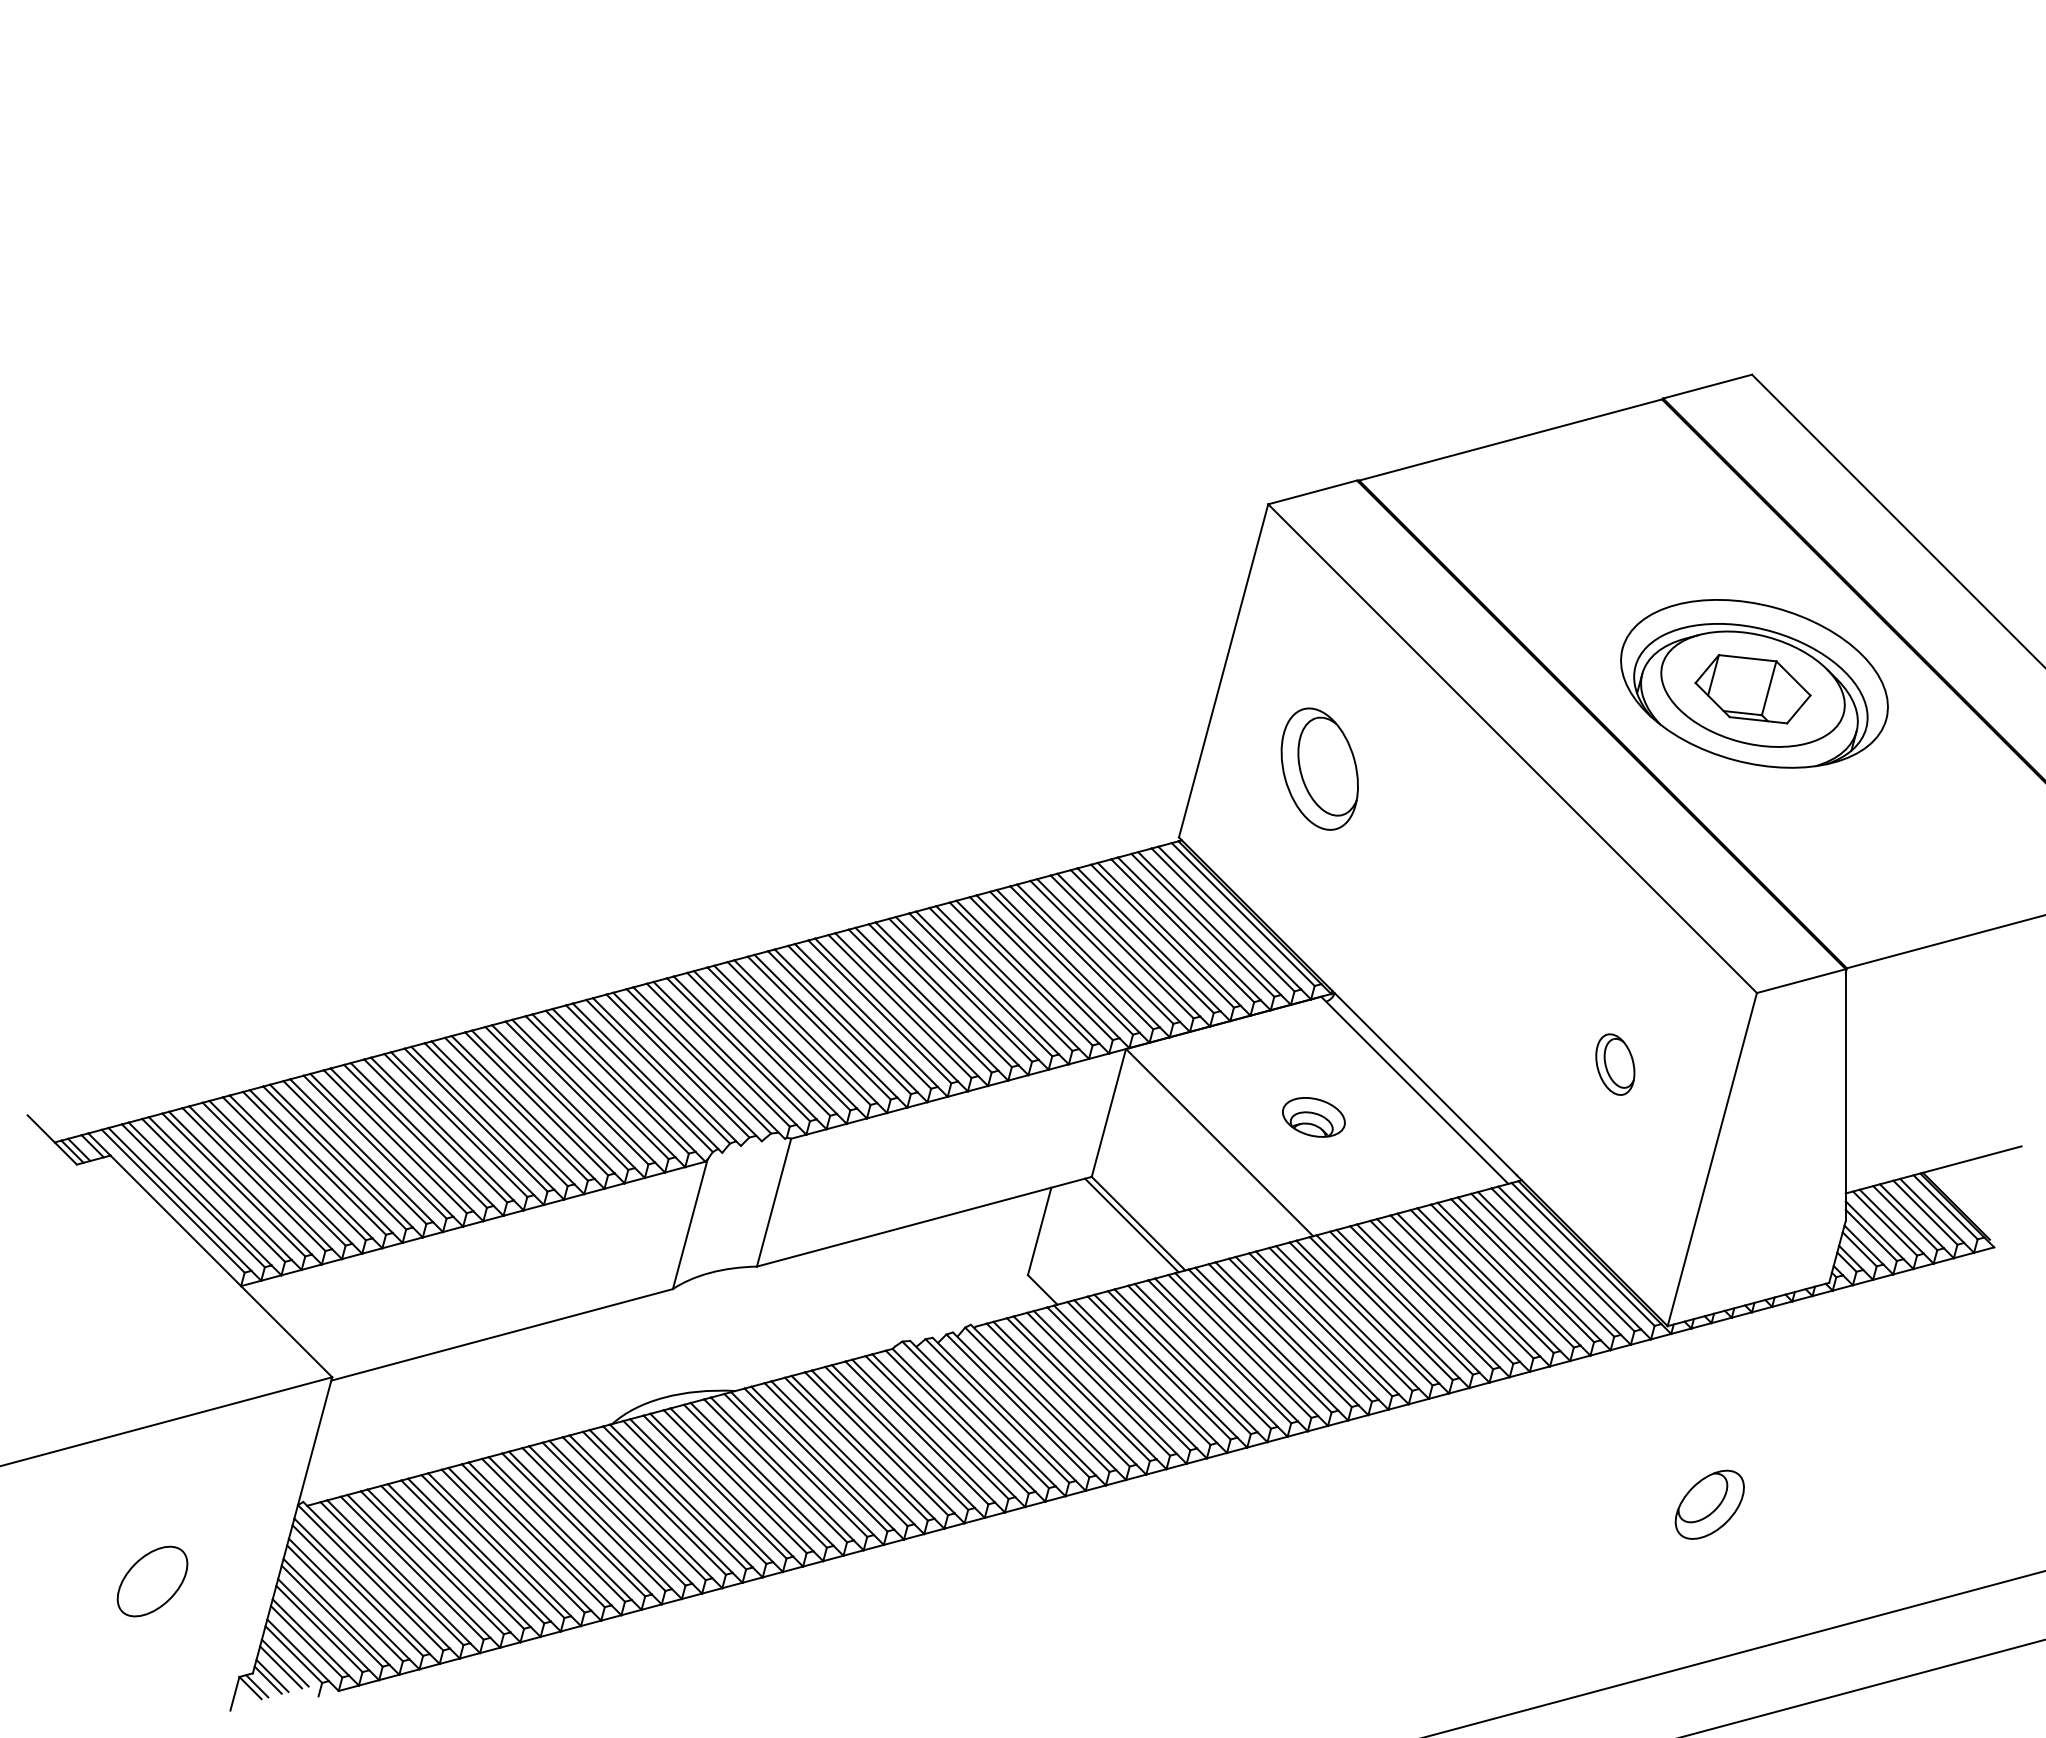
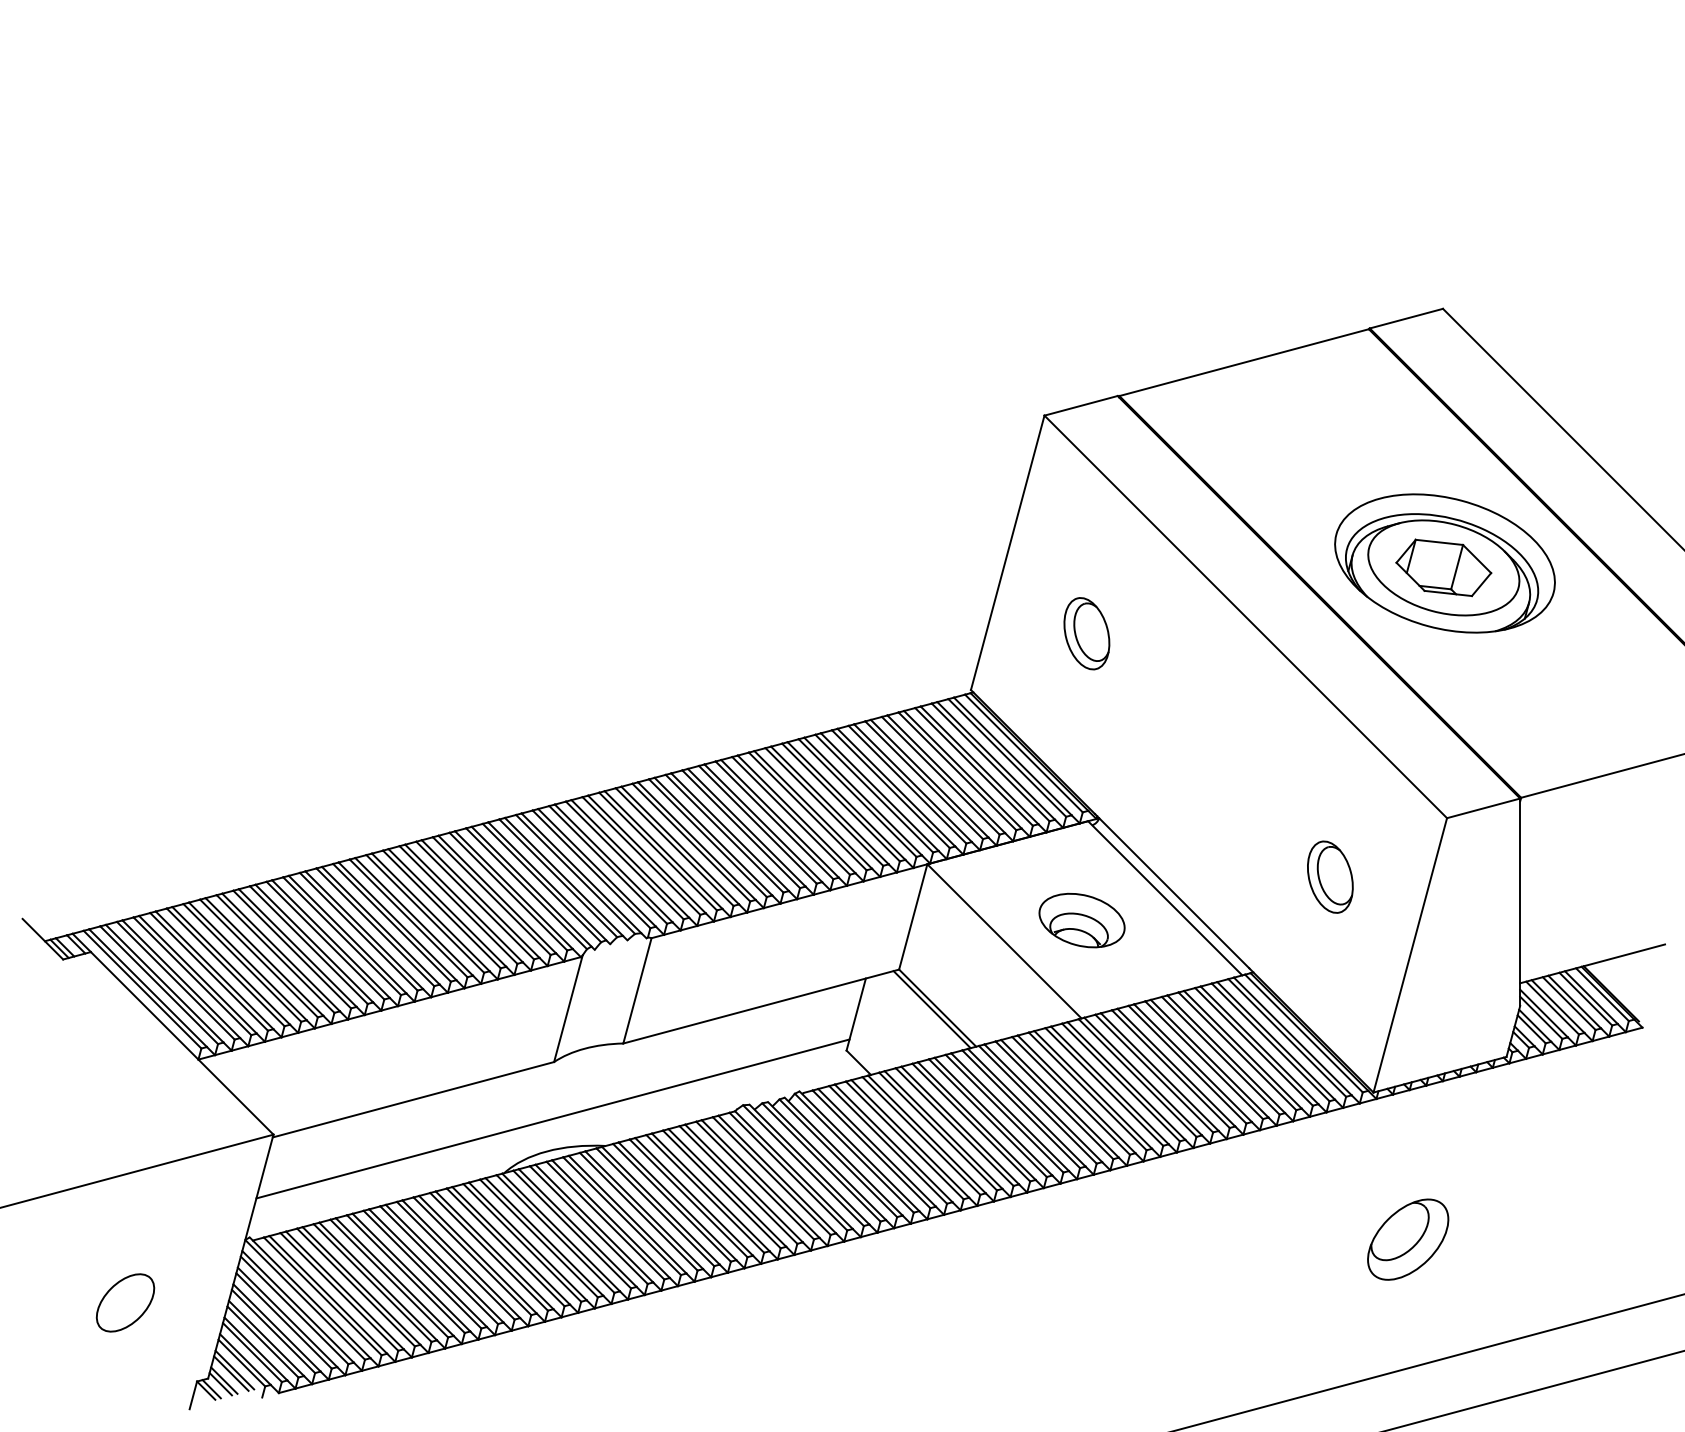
part: (1319, 768) -> (1086, 633), size x0.71
part: (1615, 1064) -> (1330, 877), size x1.43
part: (1313, 1117) -> (1081, 920), size x1.67
line: (671, 1357) -> (552, 1118), added
part: (1709, 1504) -> (1407, 1239), size x1.43

